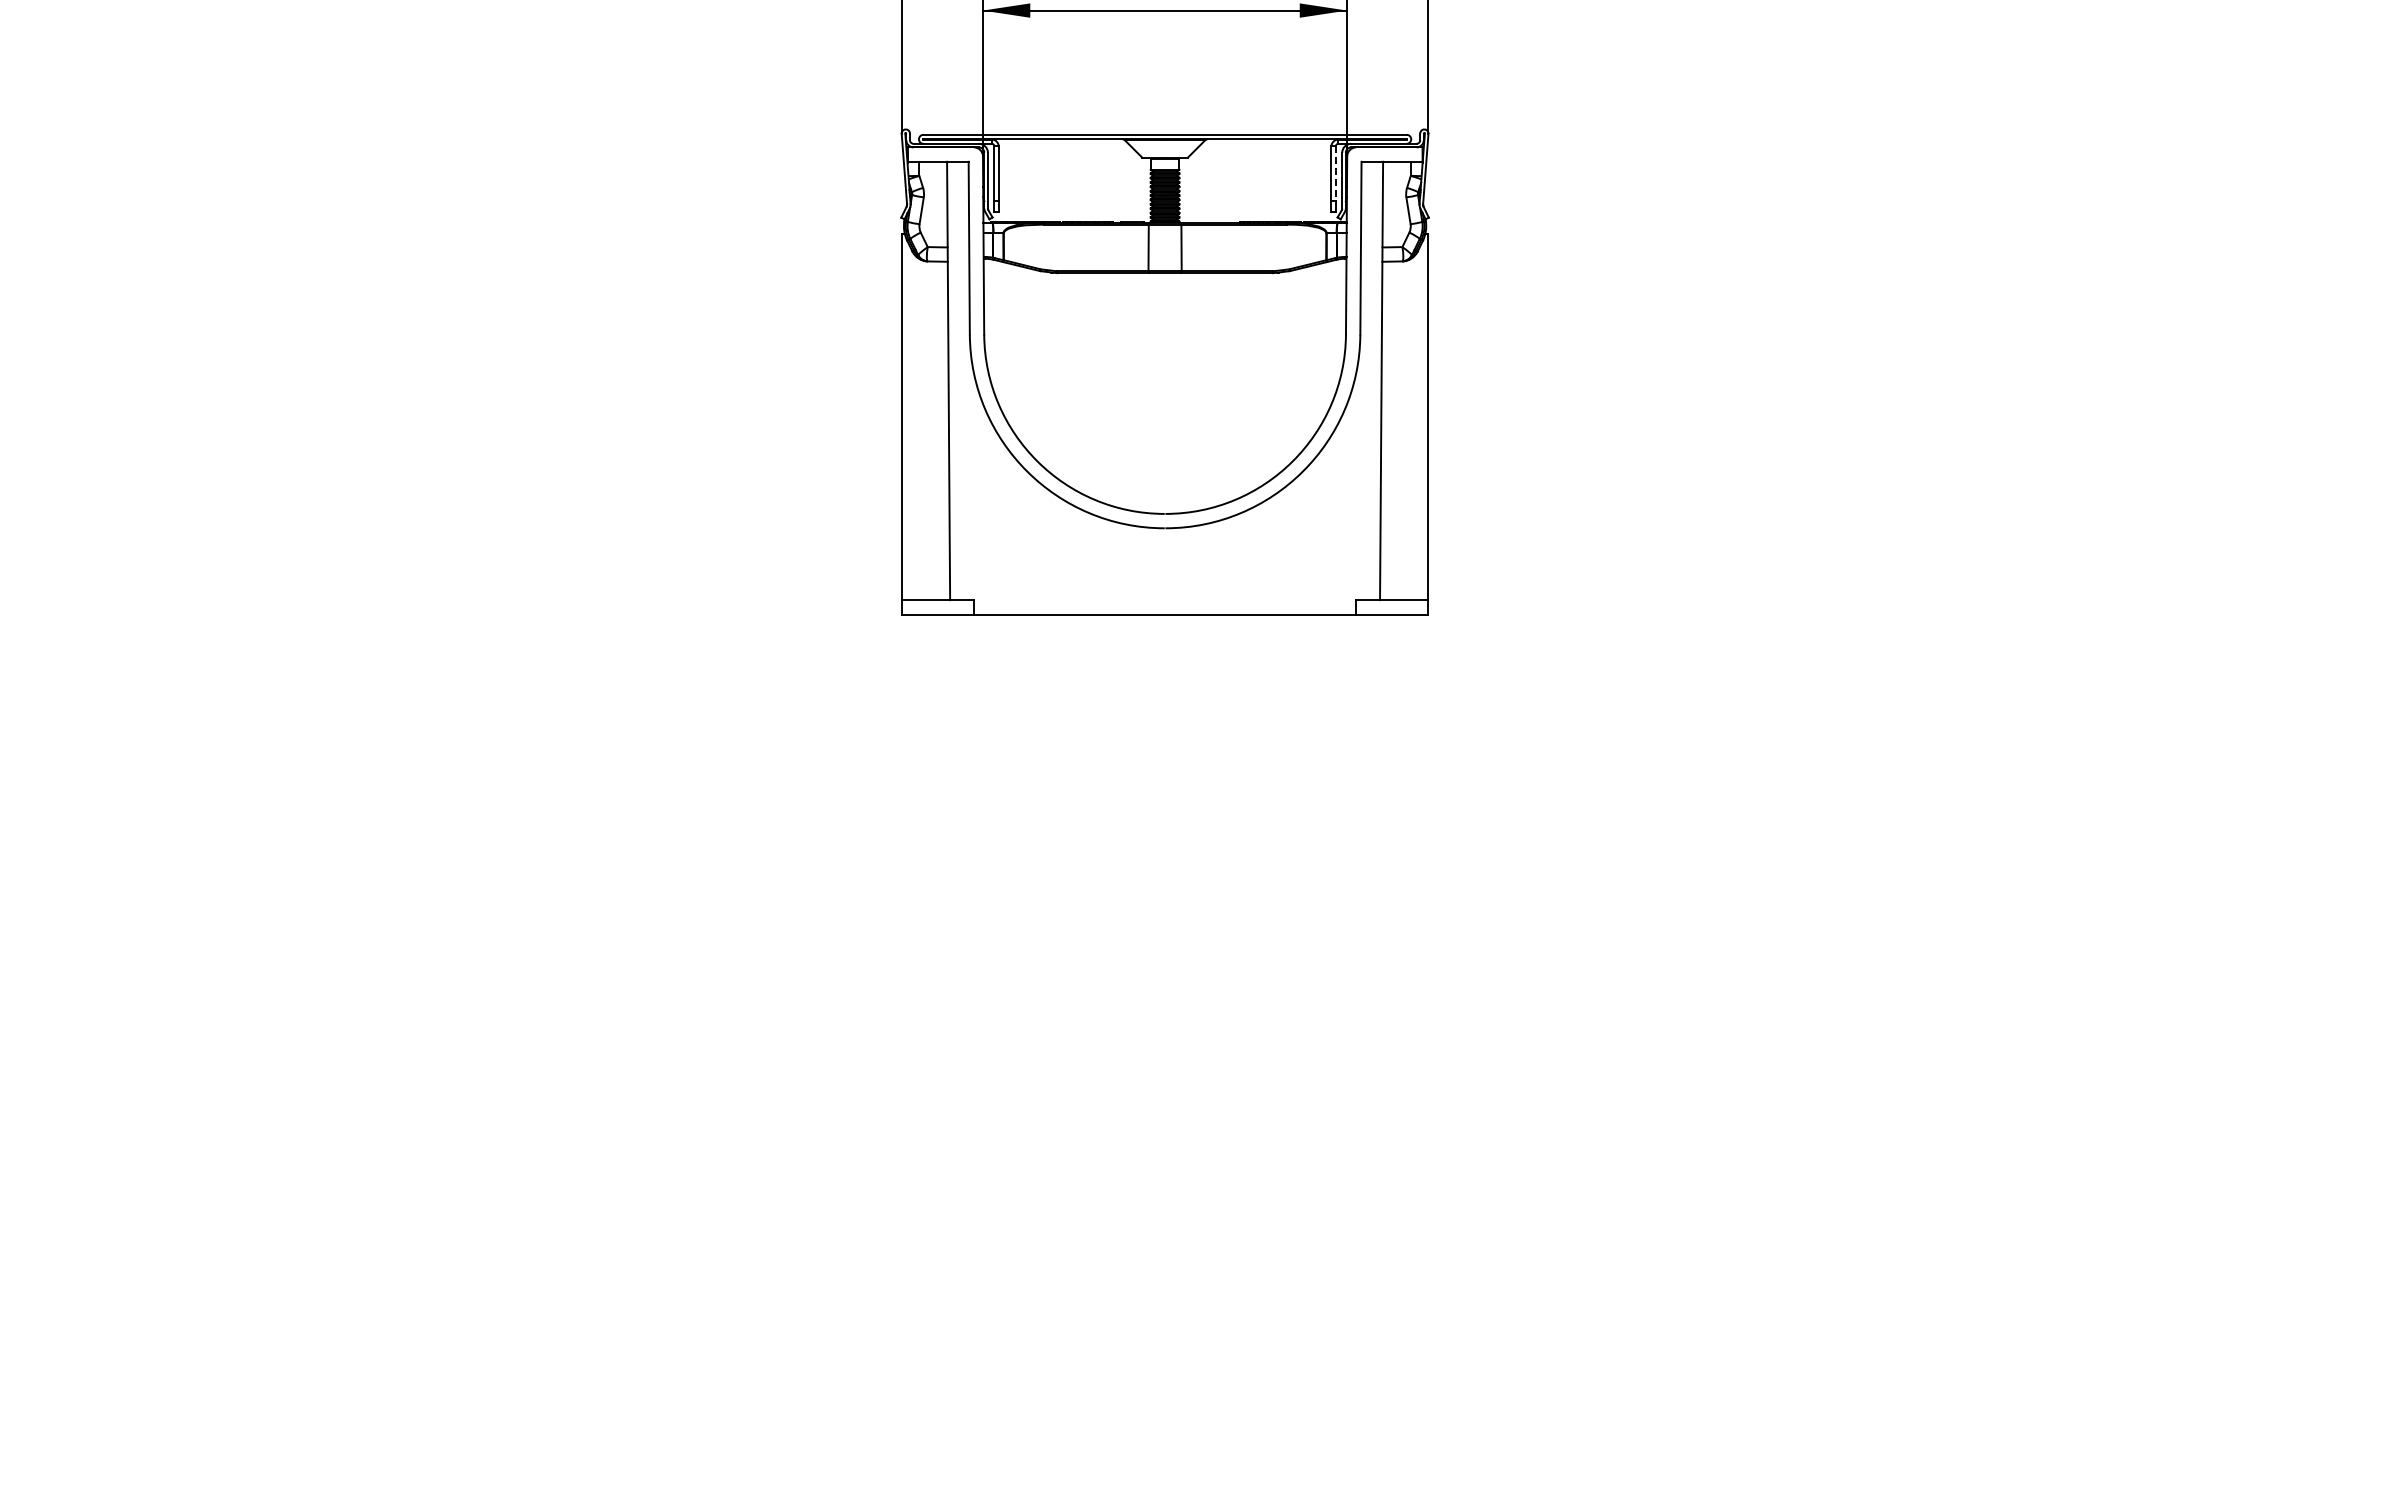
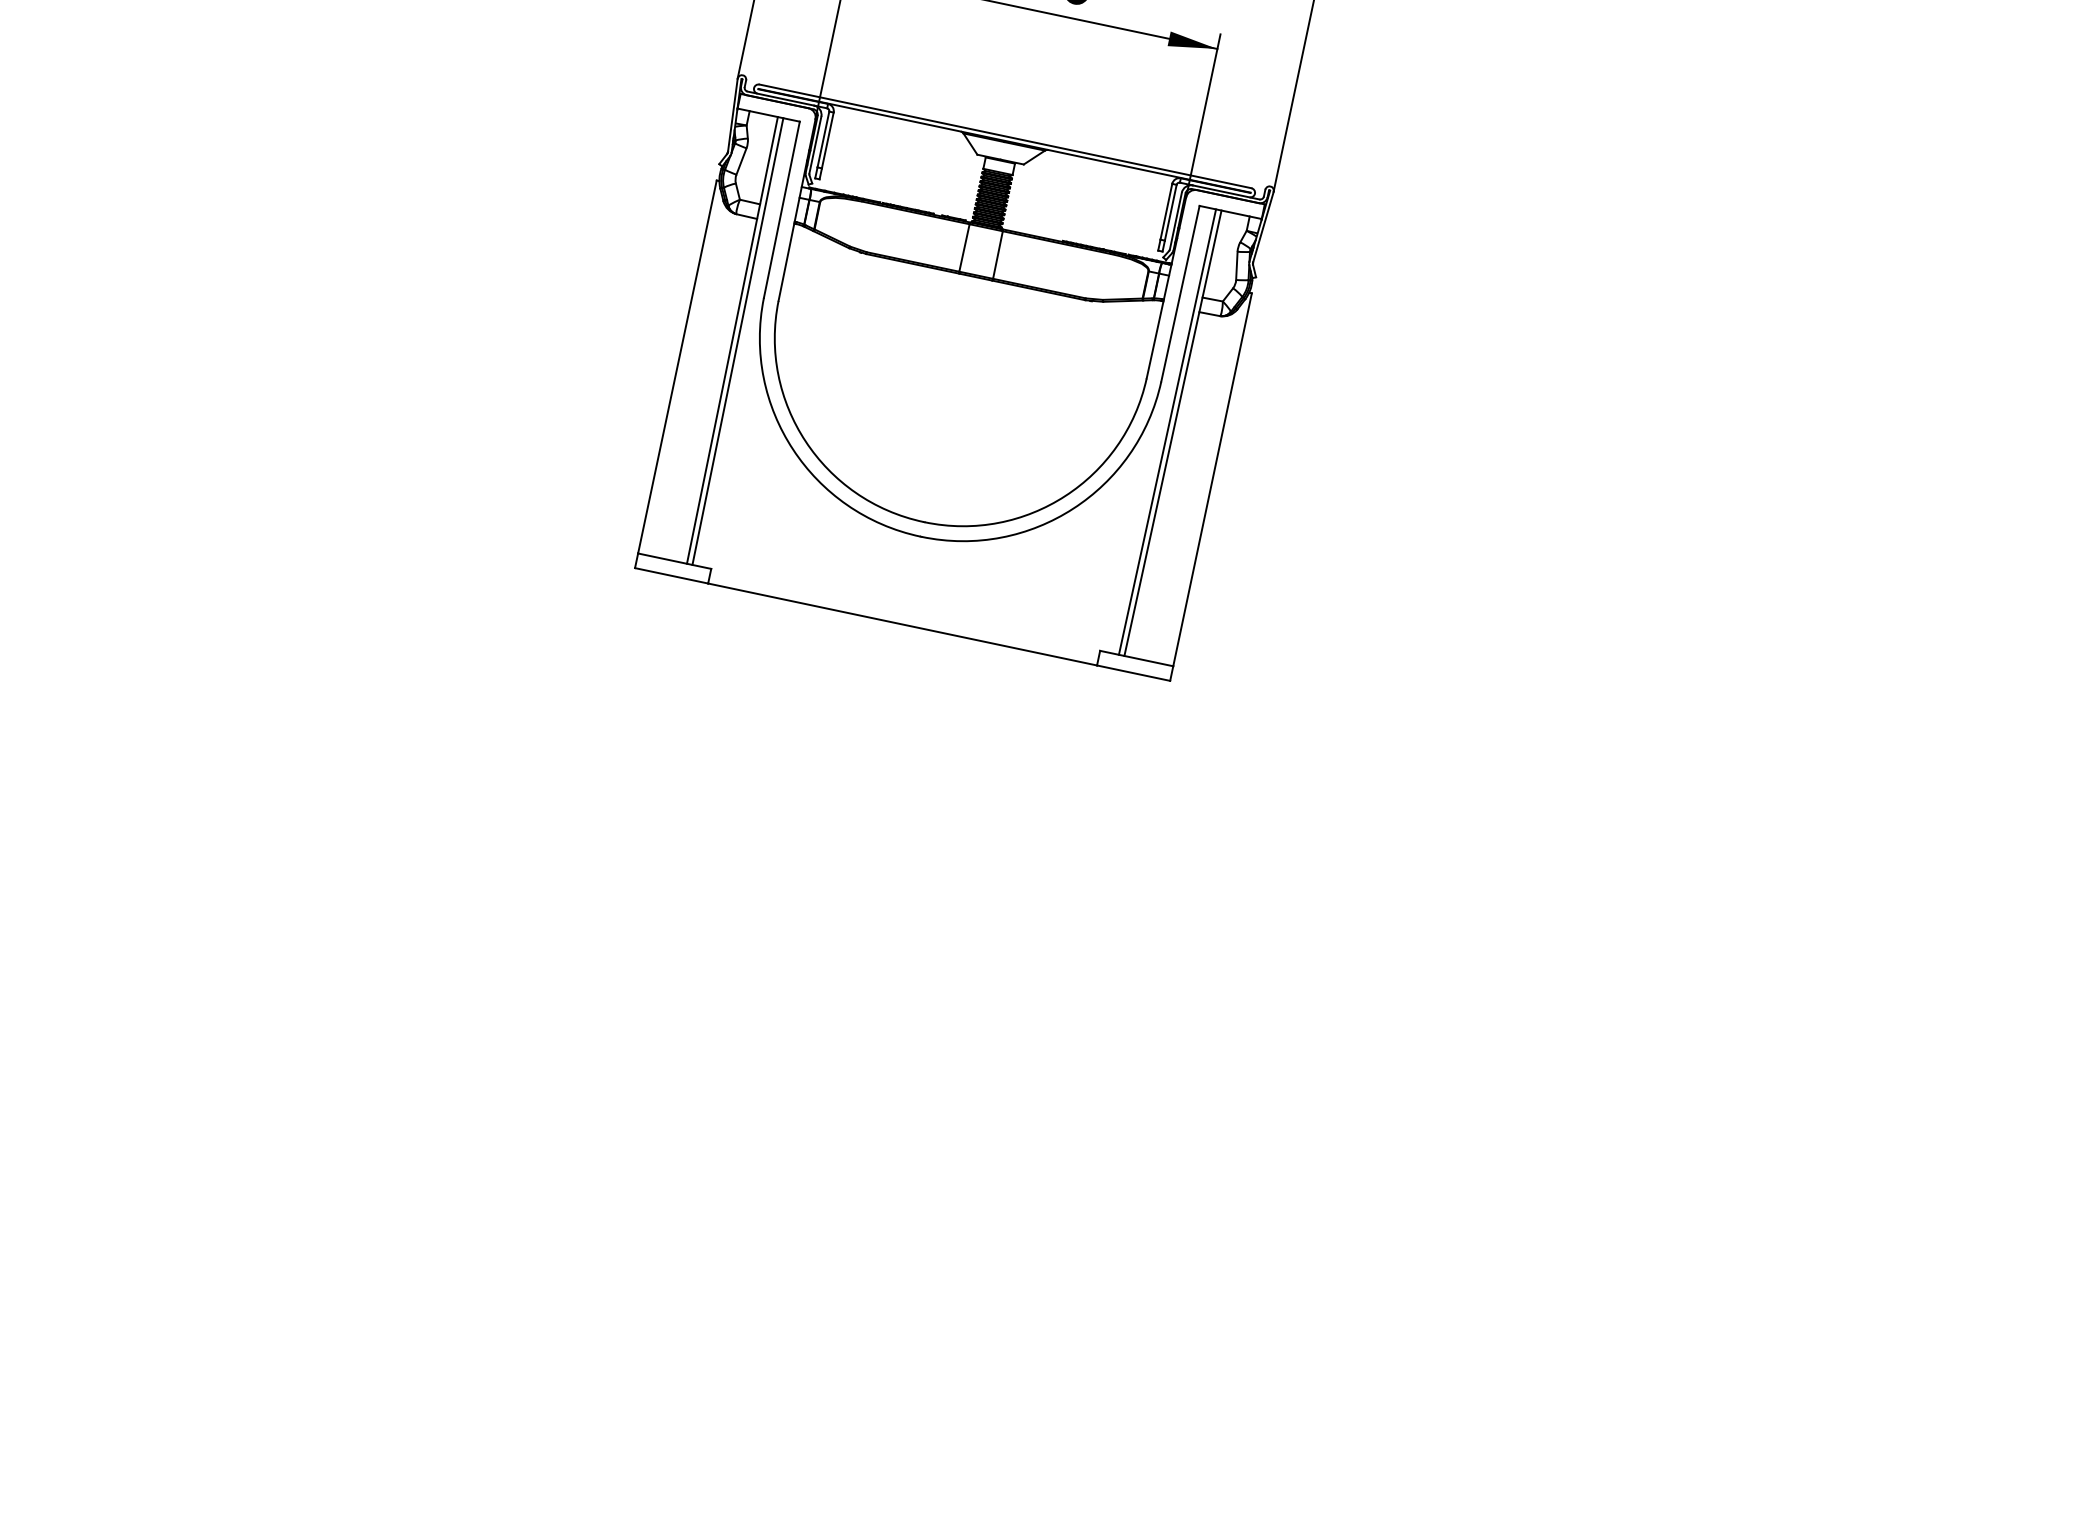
line: (1335, 174) -> (1170, 213), dashed -> solid
line: (953, 380) -> (737, 340), added
line: (1375, 380) -> (1166, 431), added

